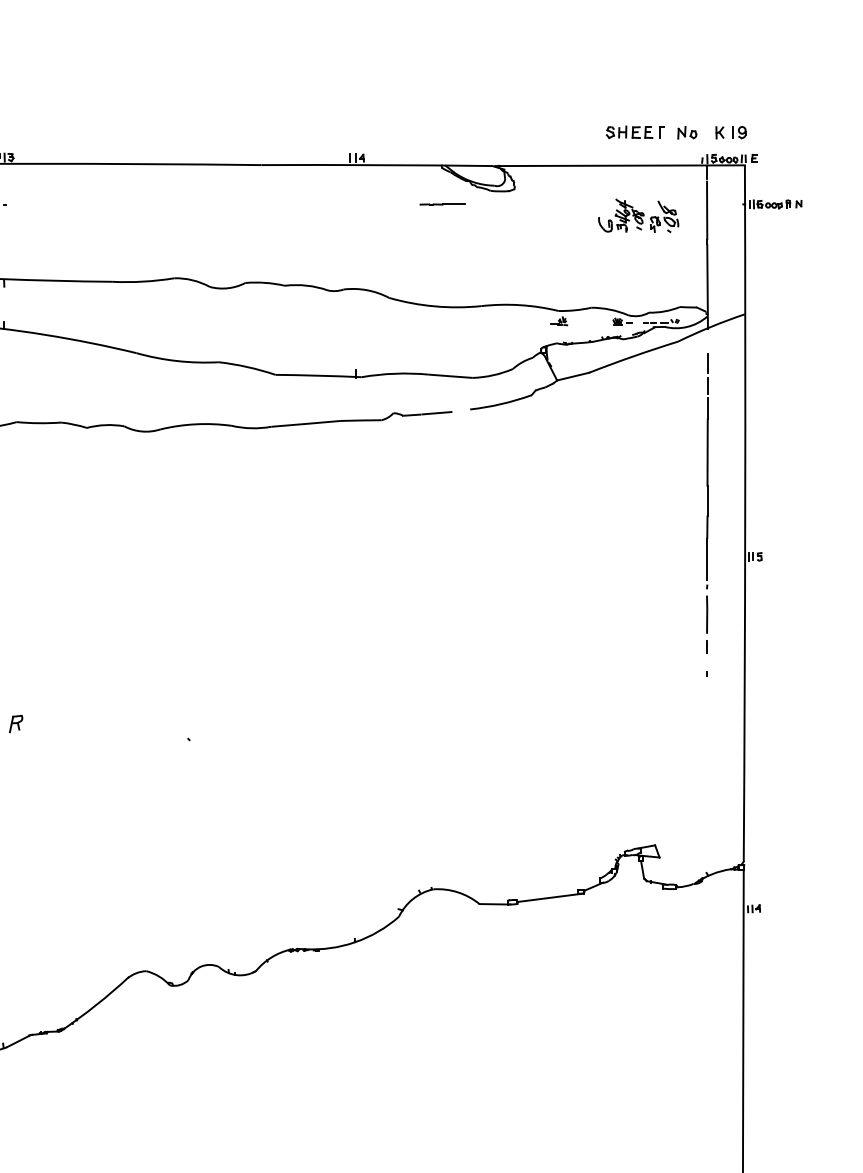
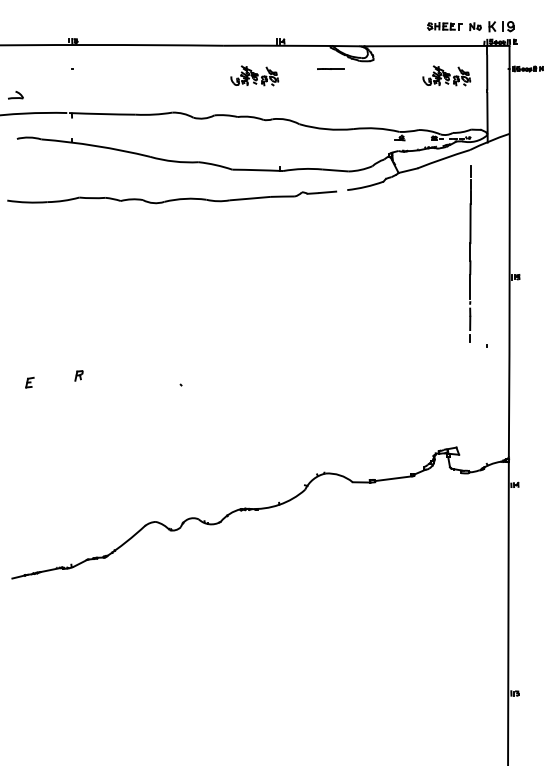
part: (729, 132) -> (500, 26), size x1.4
part: (313, 215) -> (254, 75), added
line: (707, 503) -> (470, 253), moved

